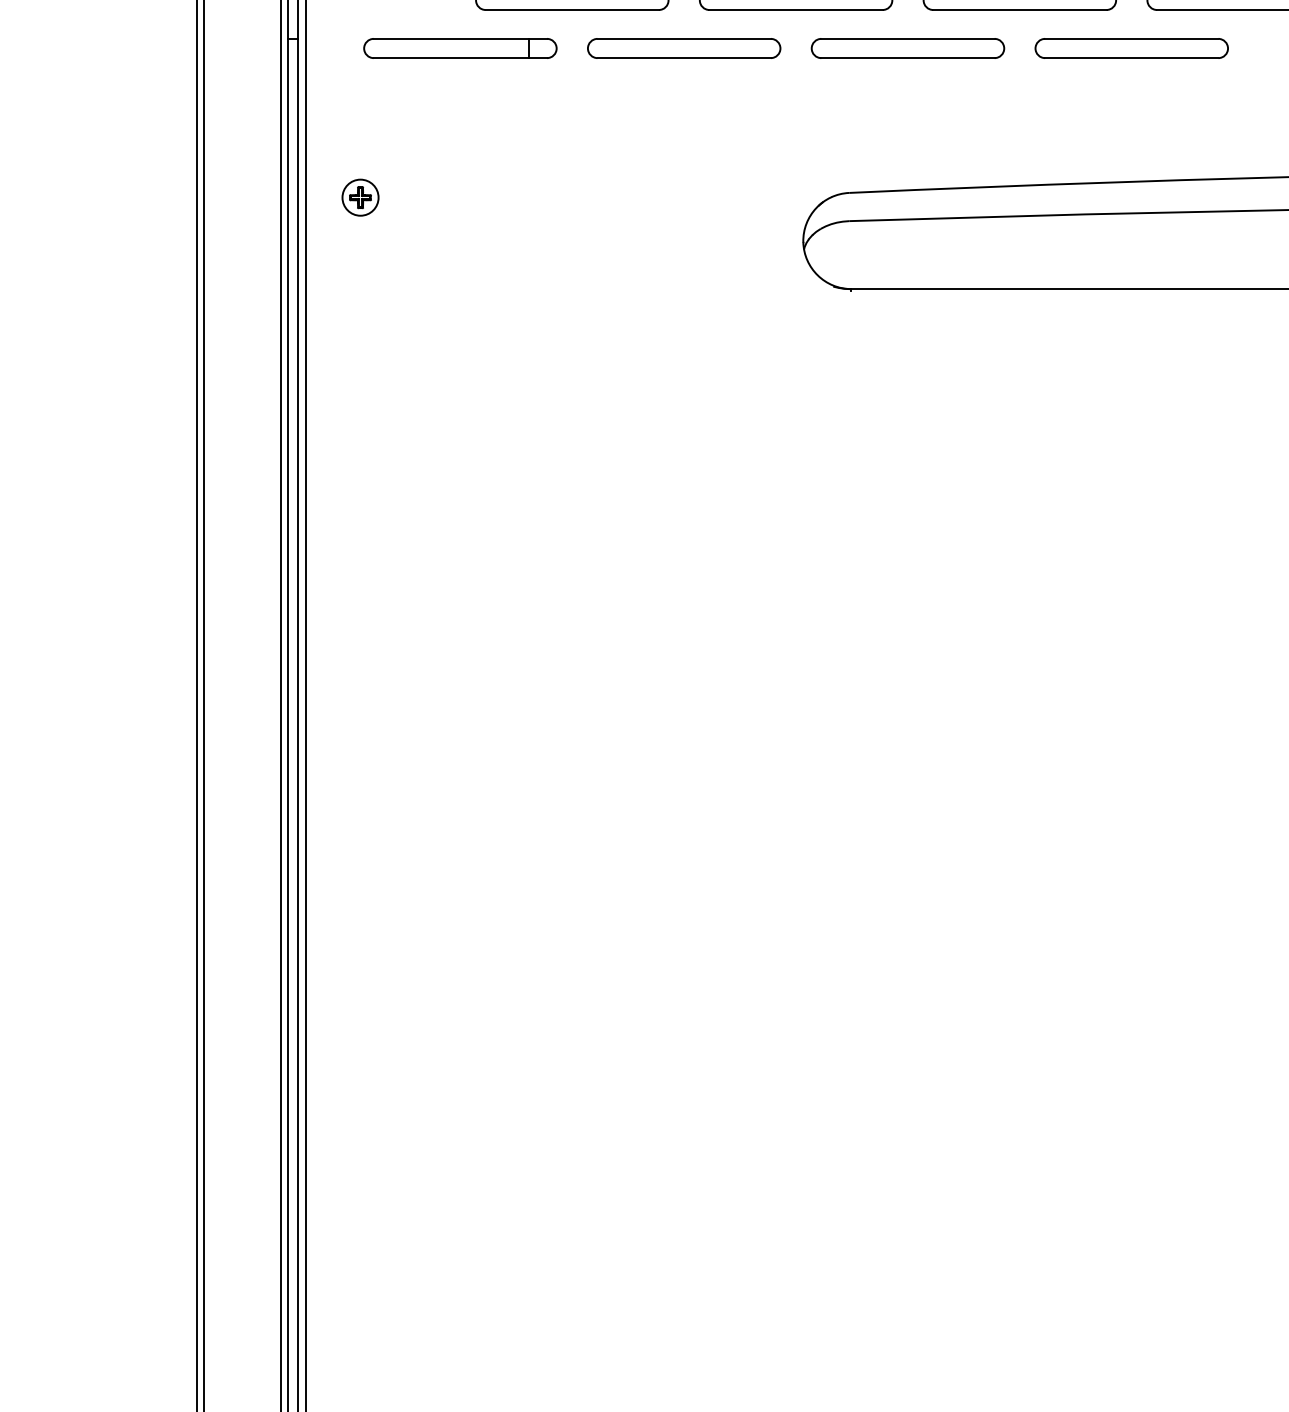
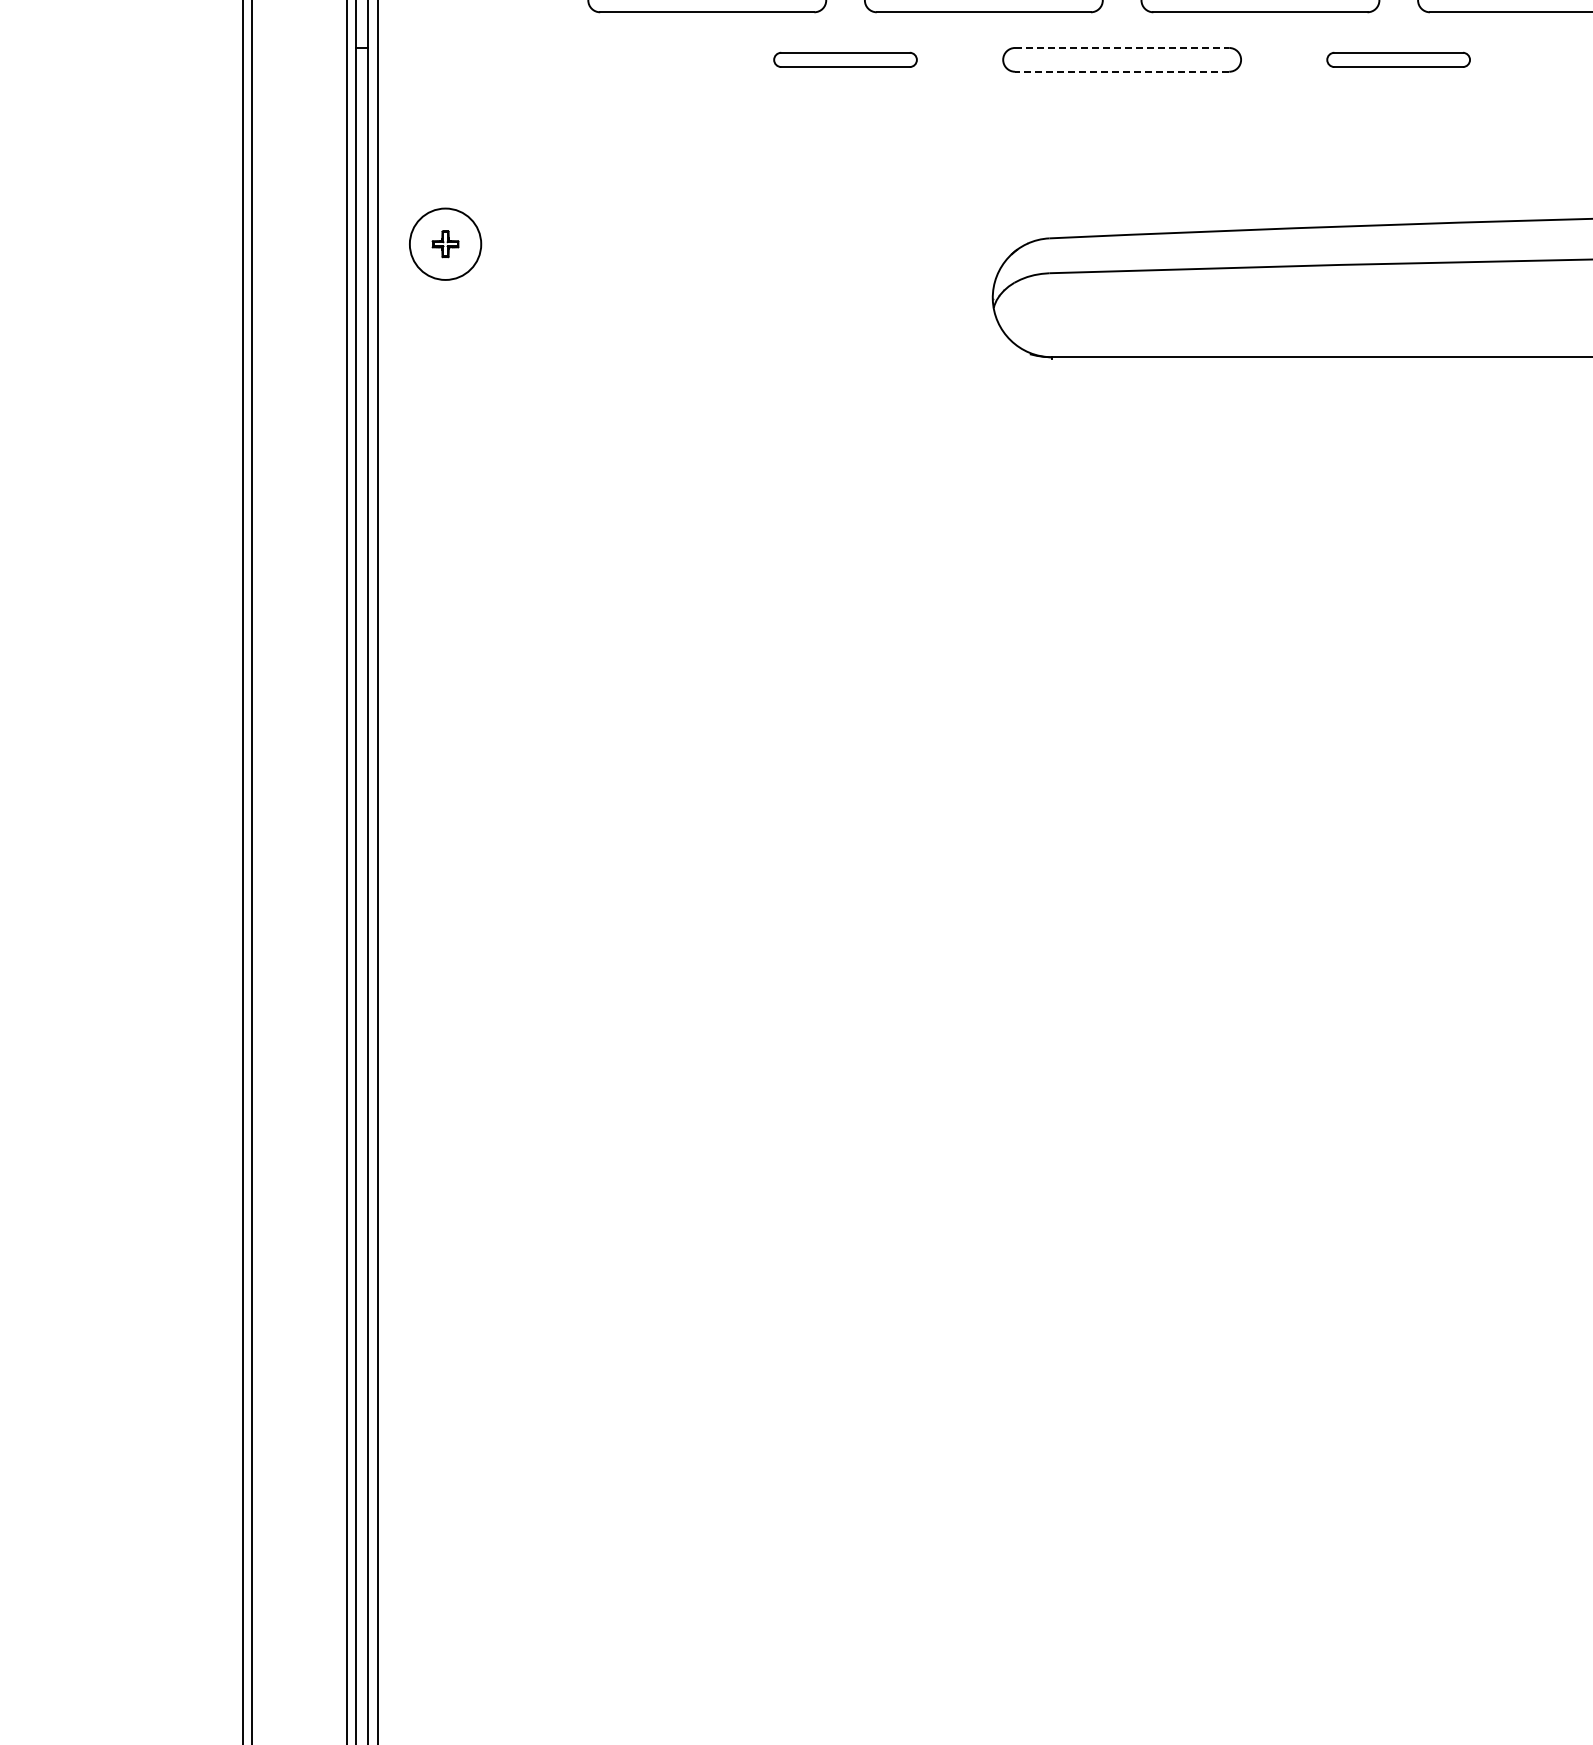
line: (908, 38) -> (1122, 47), solid -> dashed
part: (460, 48) -> (568, 59), removed
part: (684, 48) -> (845, 59), size x0.6
part: (1131, 48) -> (1398, 59), size x0.6
line: (907, 57) -> (1121, 71), solid -> dashed
circle: (360, 197) -> (445, 243), size x1.6

